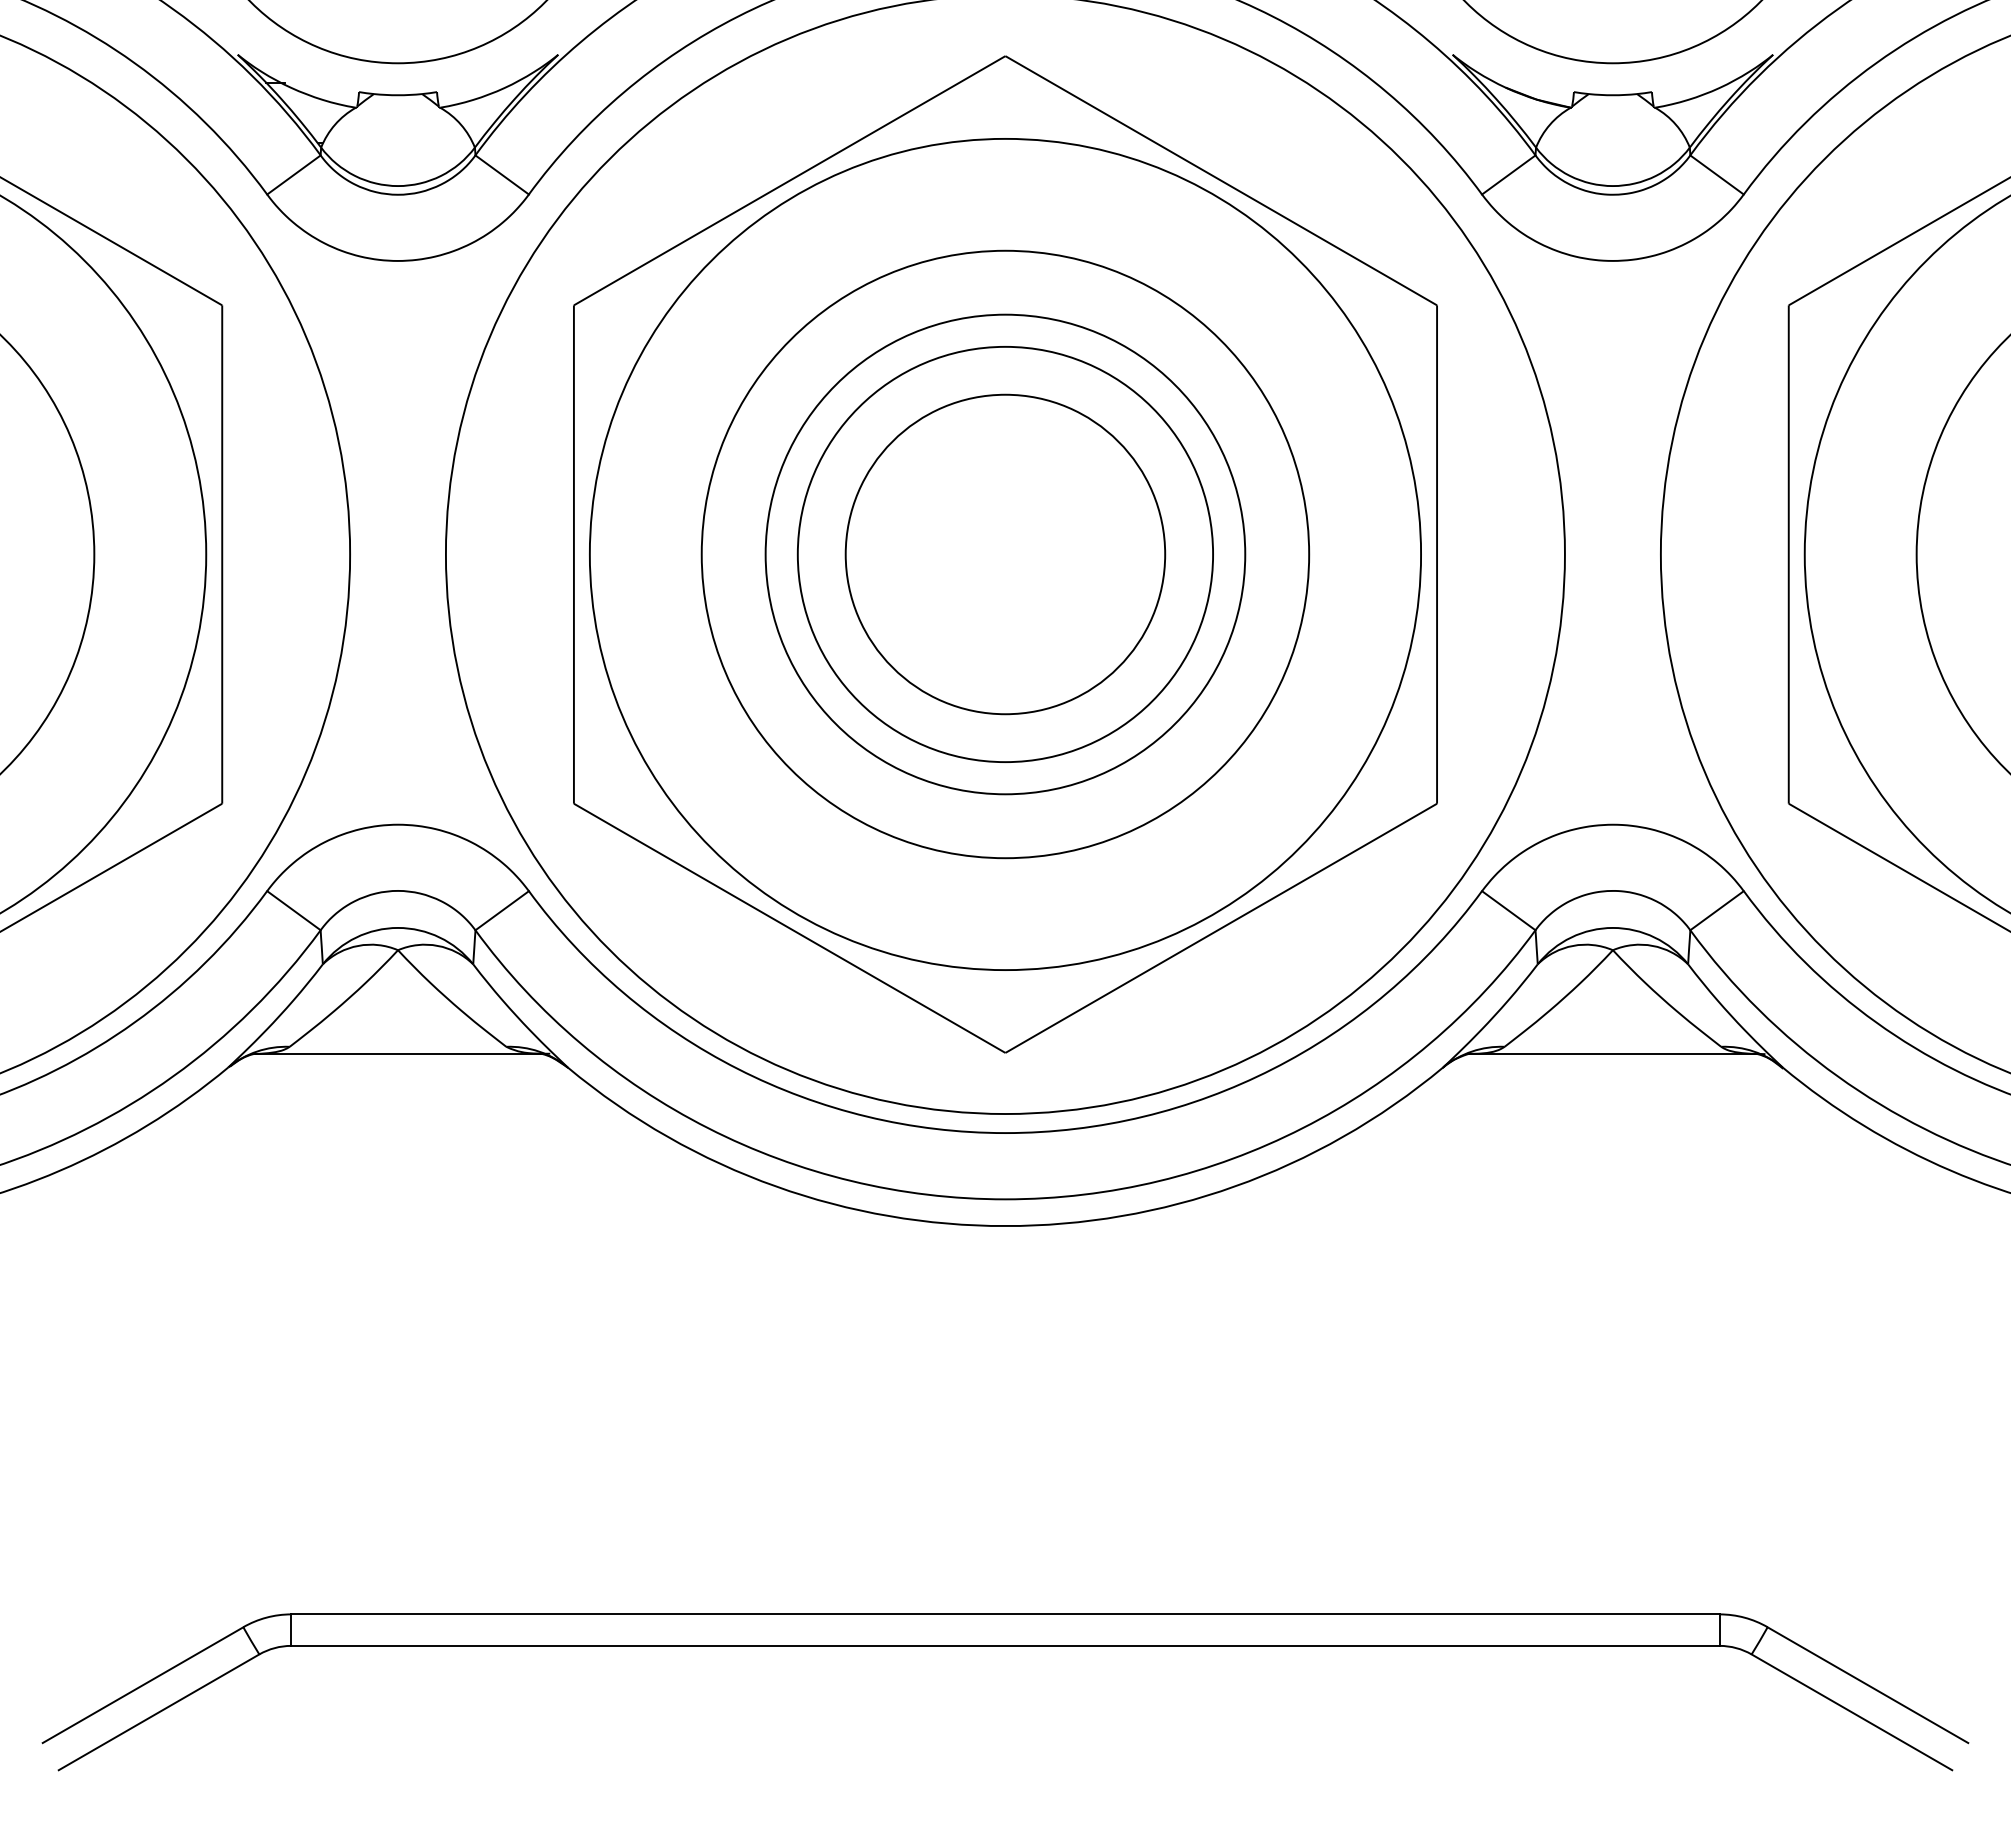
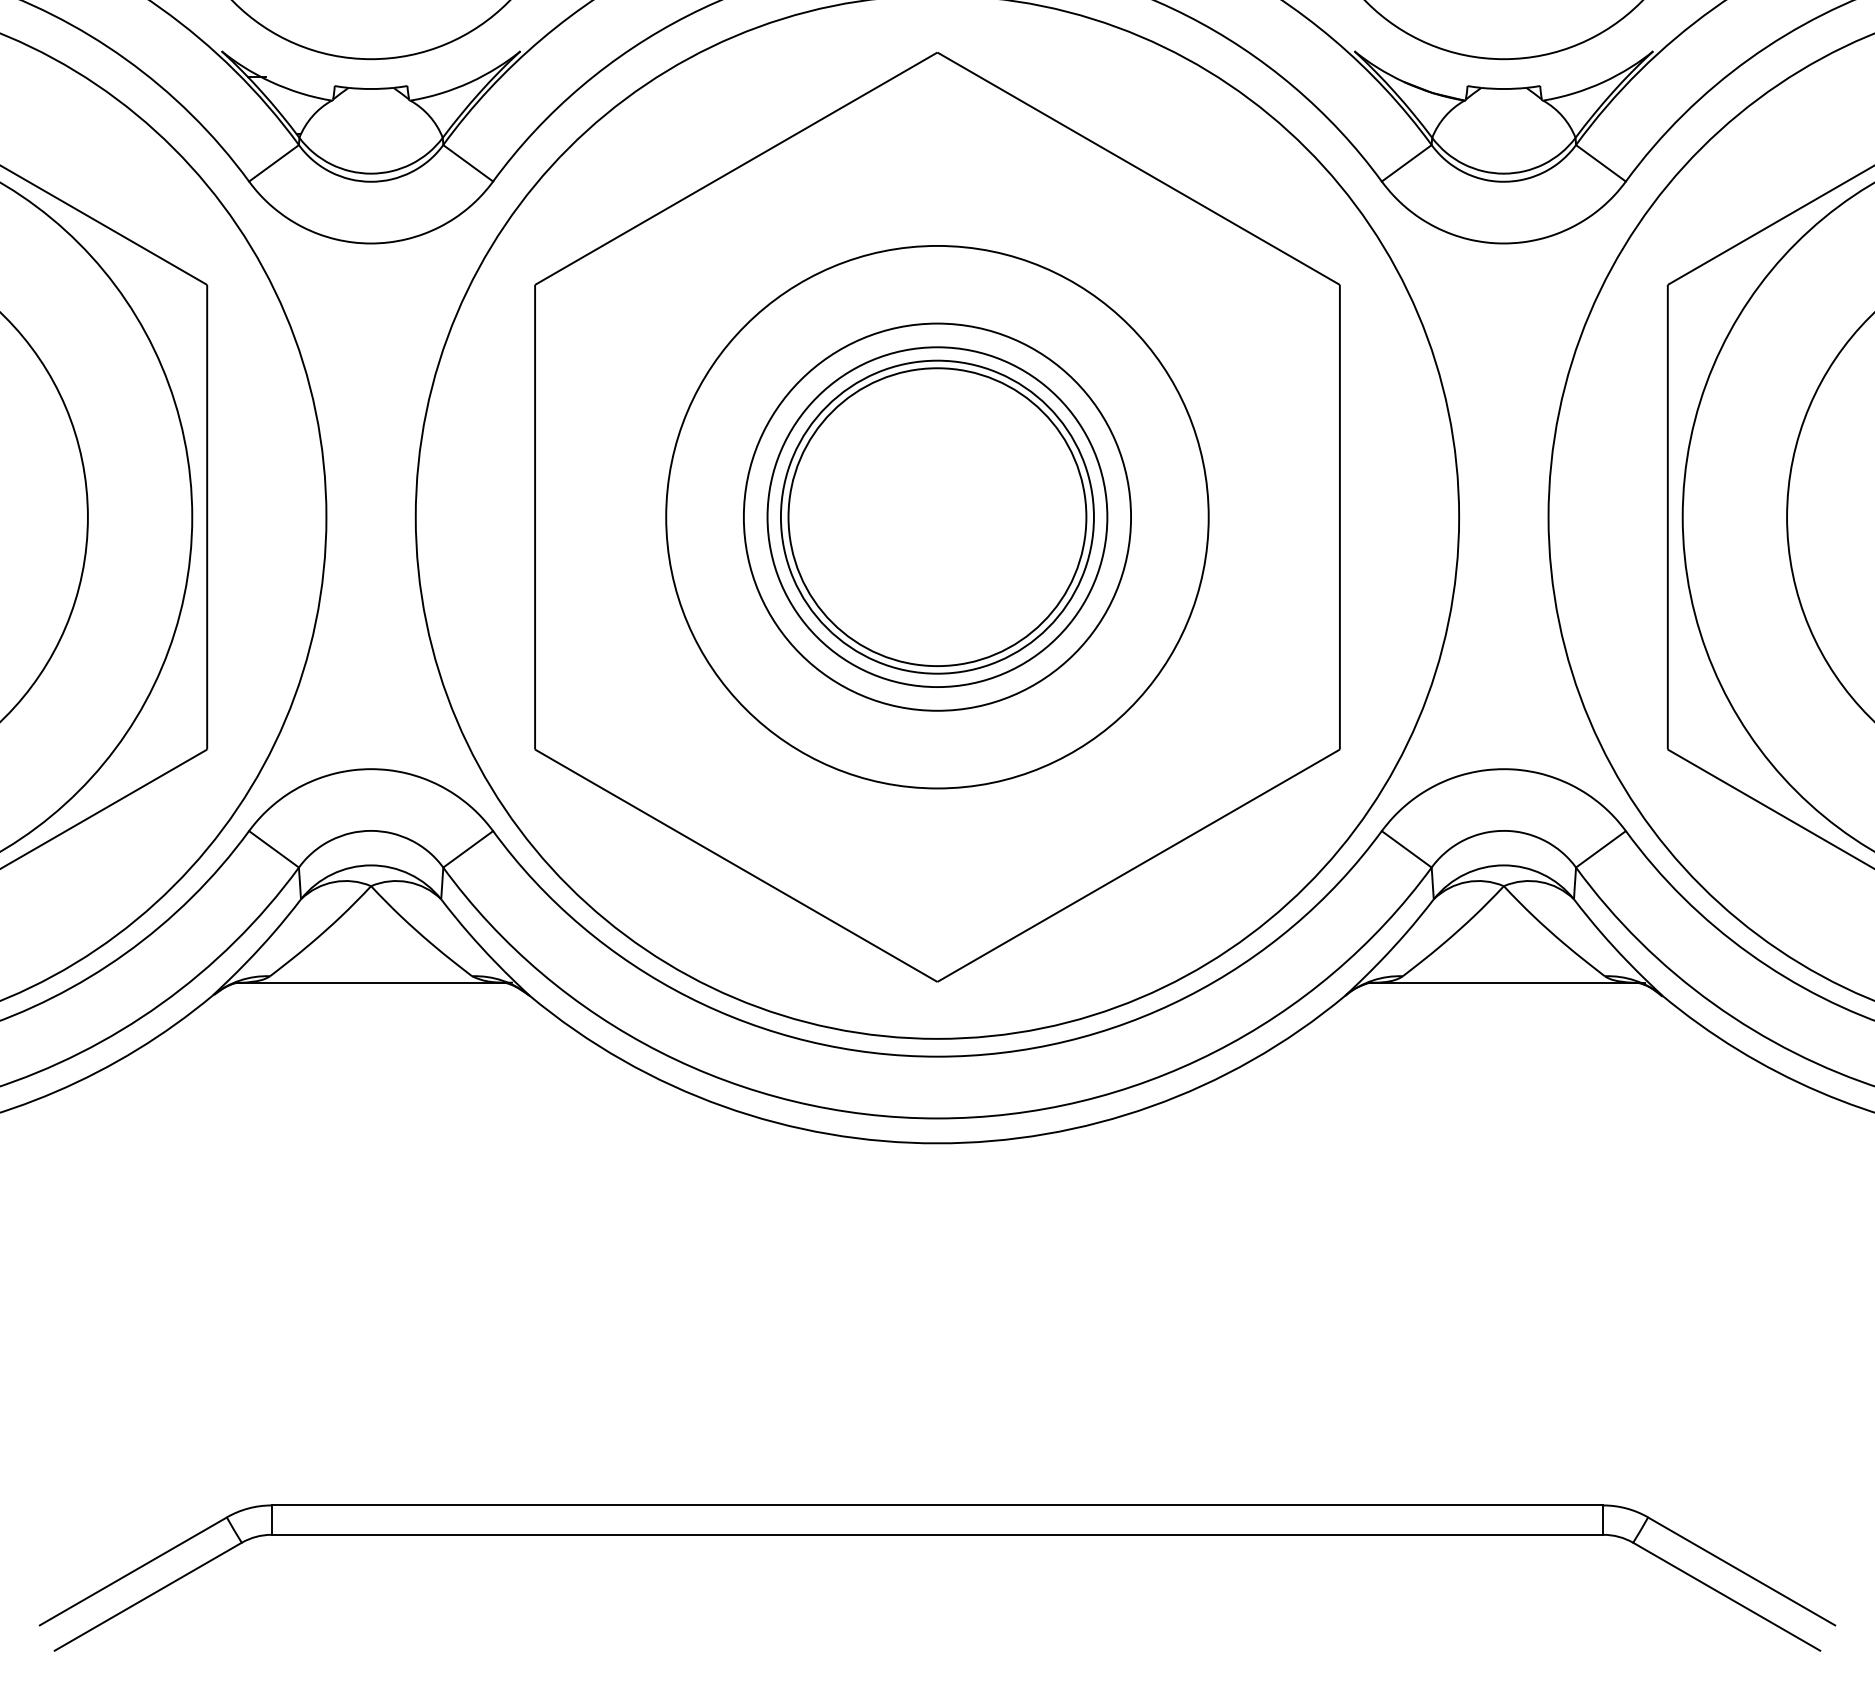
circle: (1005, 554) -> (937, 517), size x0.6
circle: (1005, 554) -> (937, 517), size x0.7
circle: (1005, 554) -> (937, 517), size x0.7

